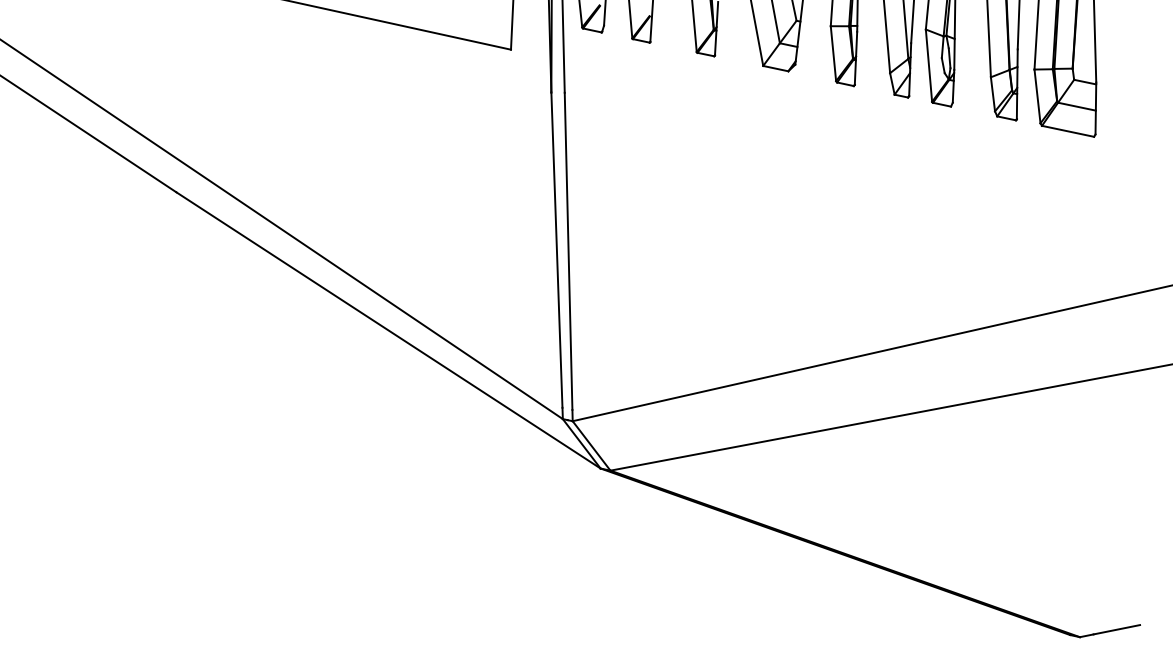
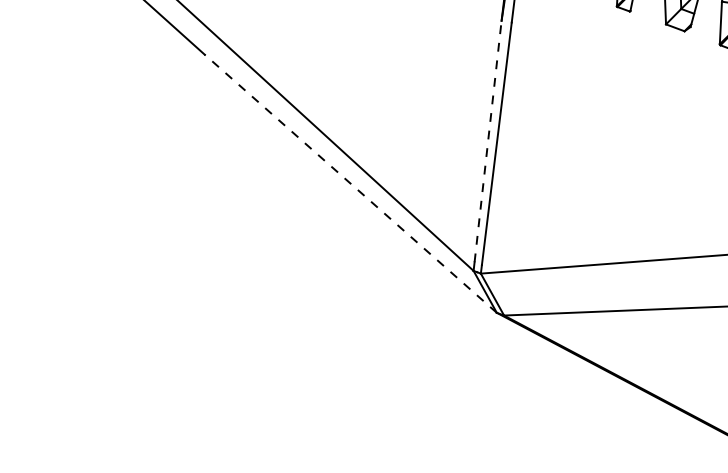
line: (556, 250) -> (487, 141), solid -> dashed
line: (388, 330) -> (350, 183), solid -> dashed

